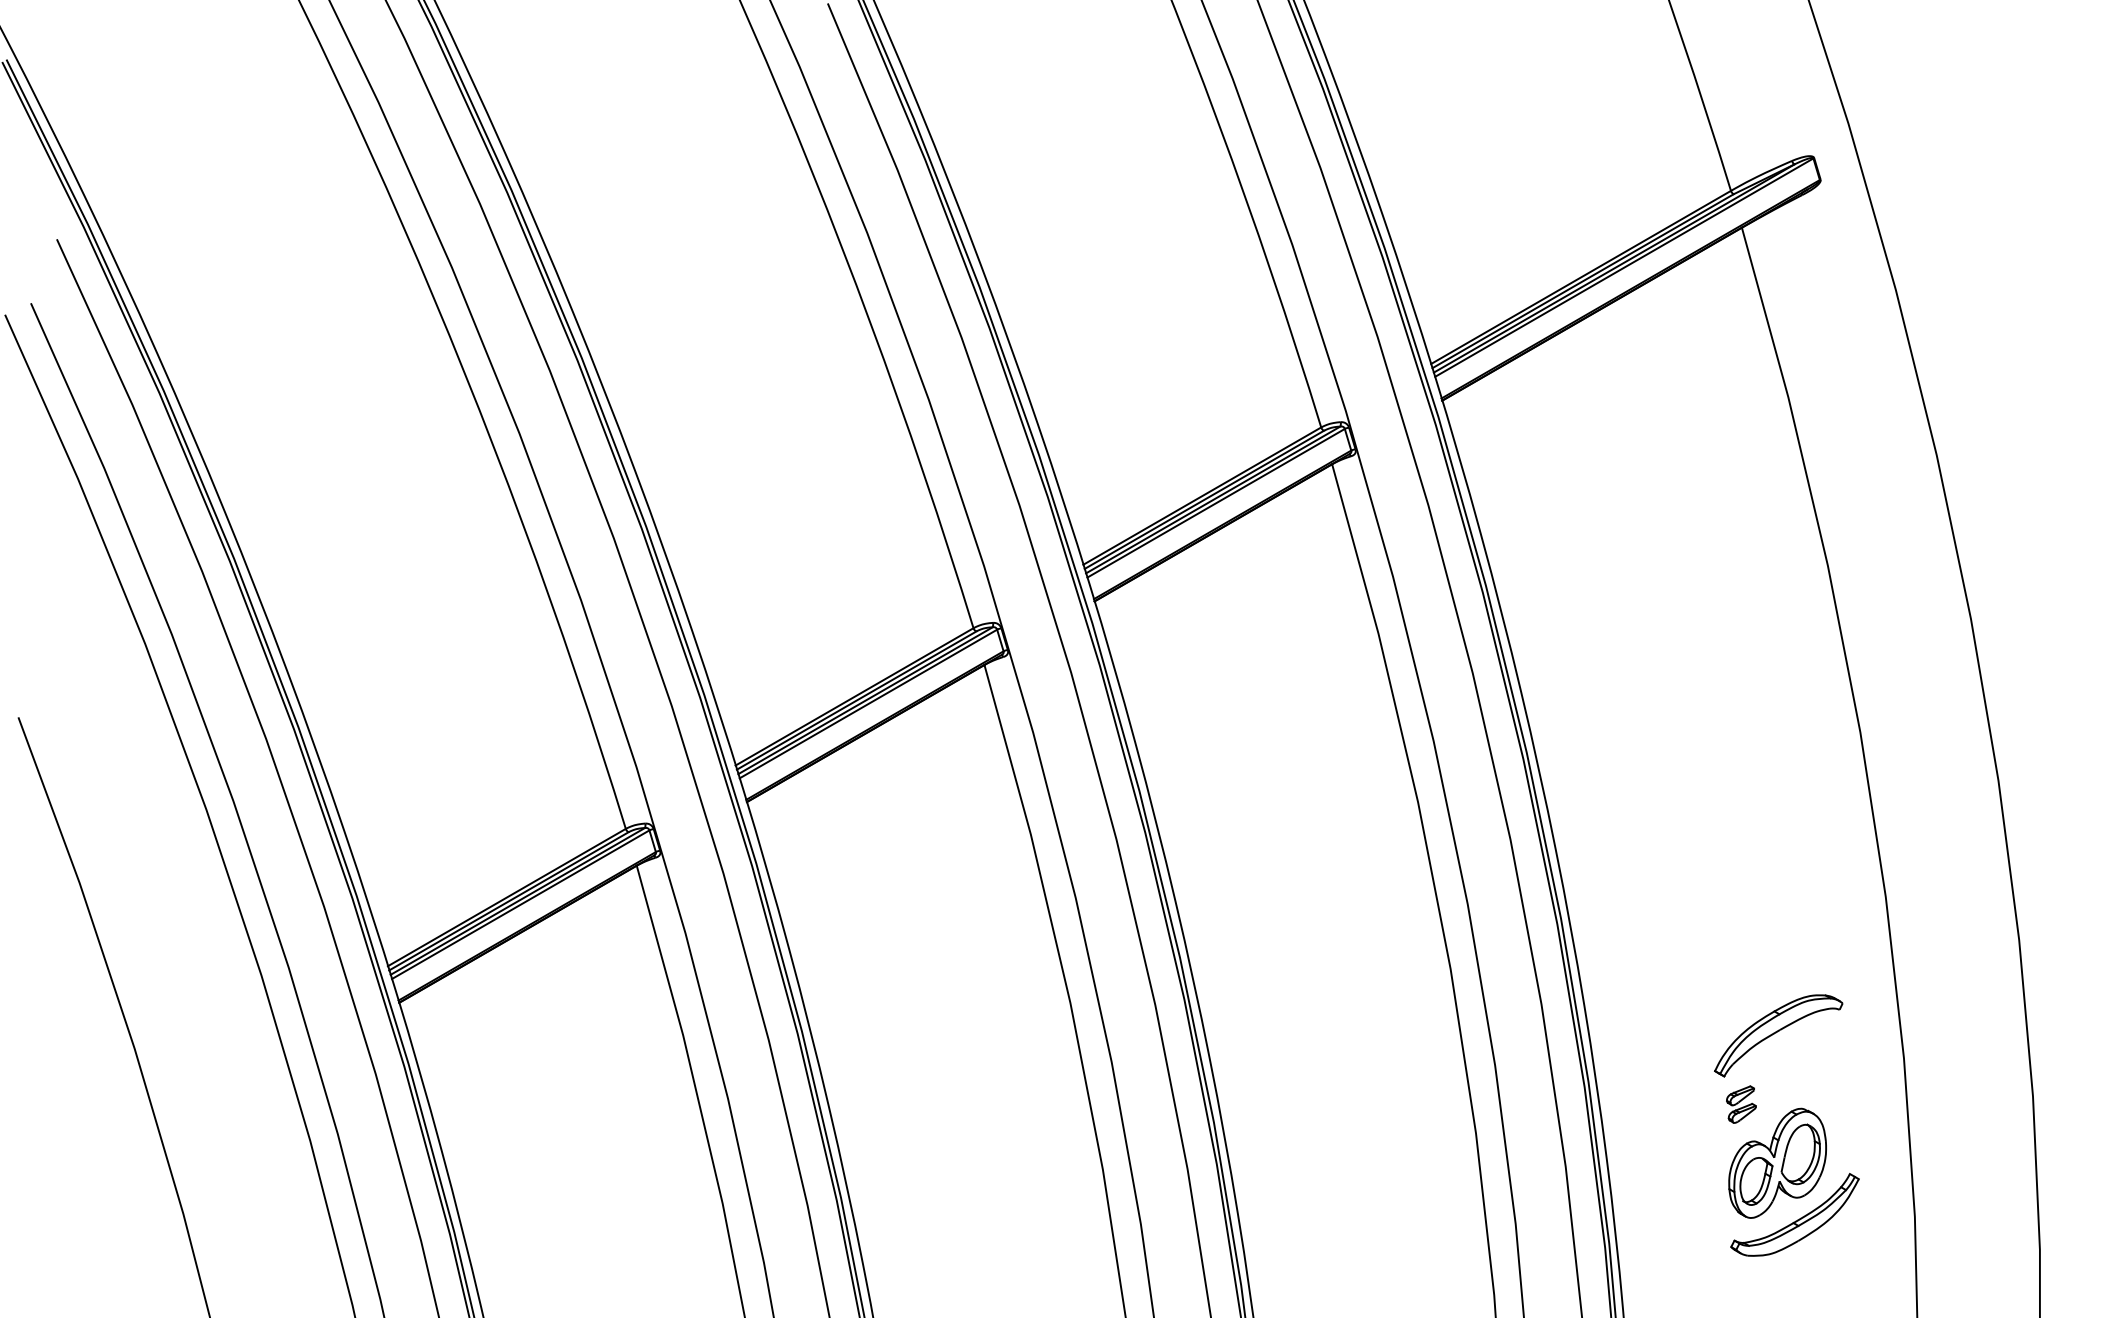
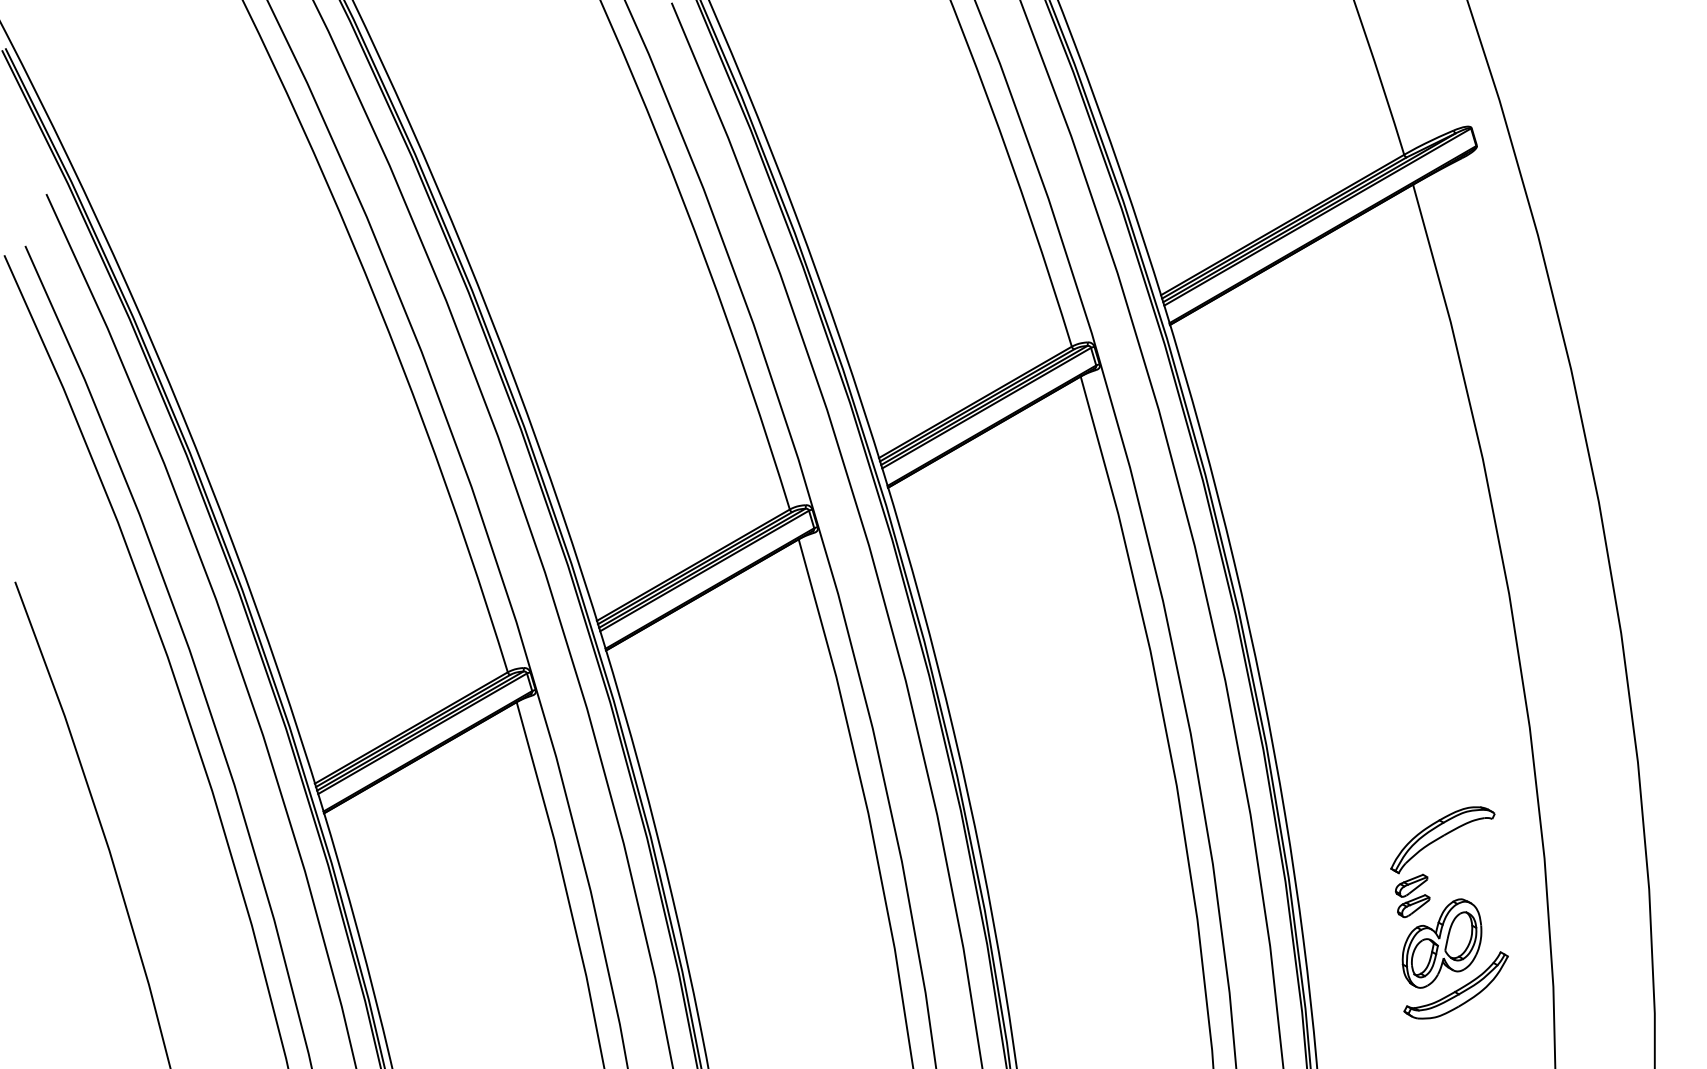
part: (1741, 1104) -> (1412, 895), size x1.43

